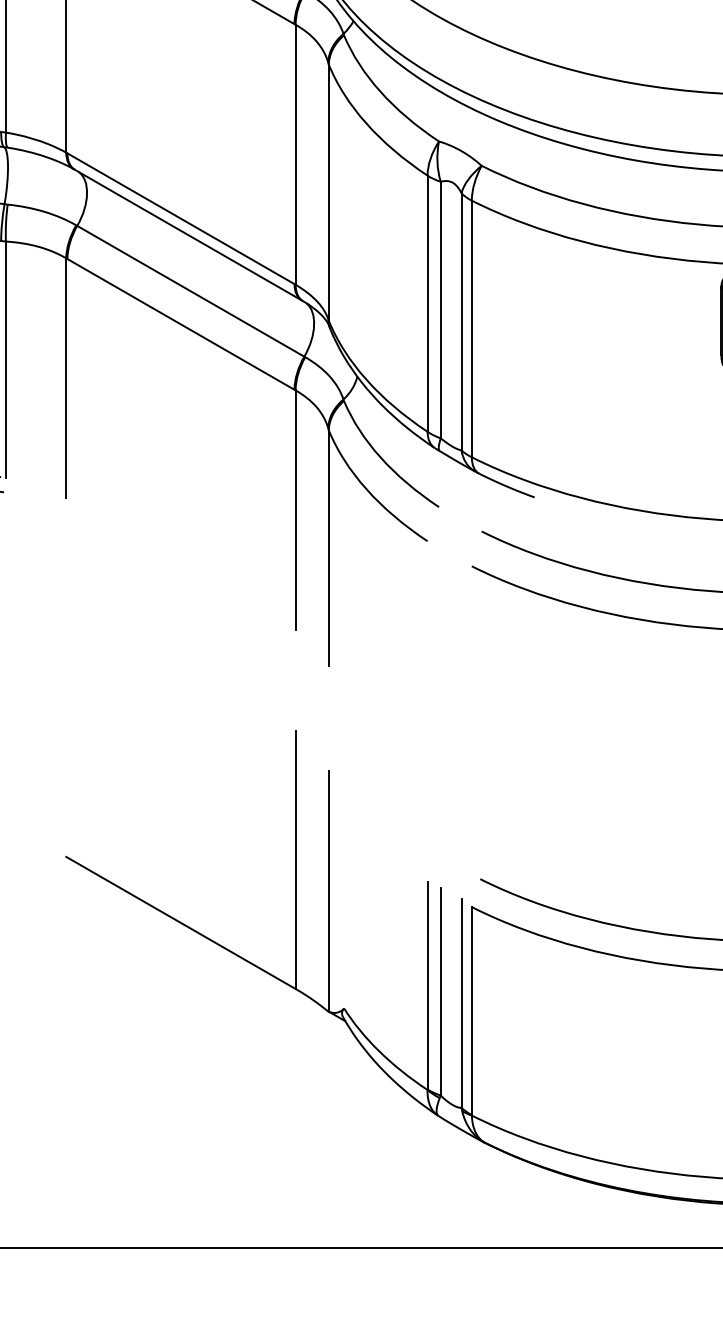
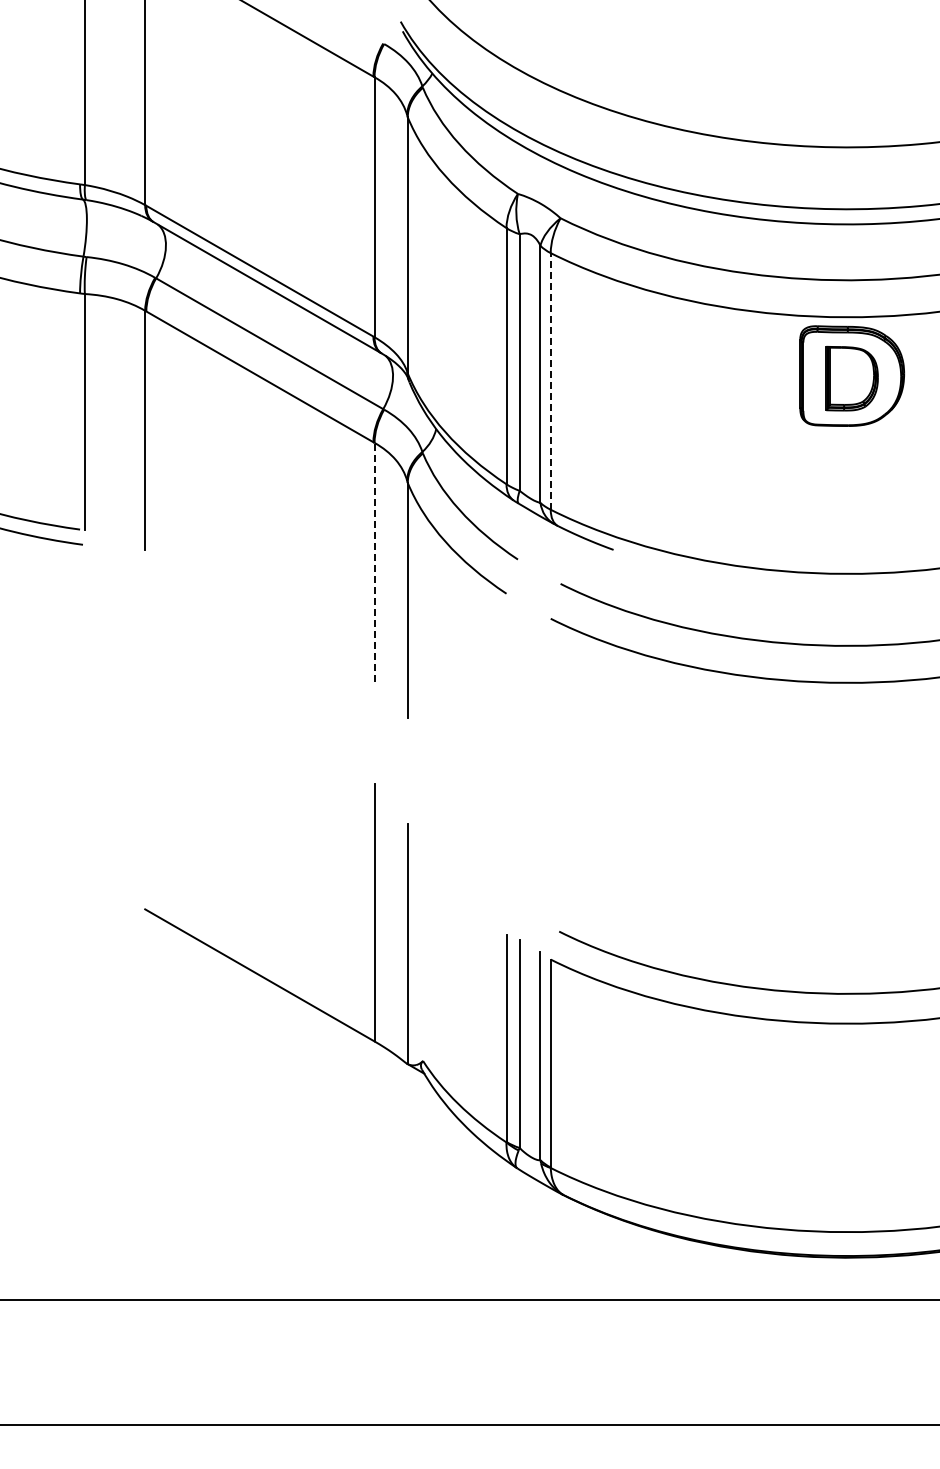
line: (471, 328) -> (550, 380), solid -> dashed
line: (295, 510) -> (374, 562), solid -> dashed

